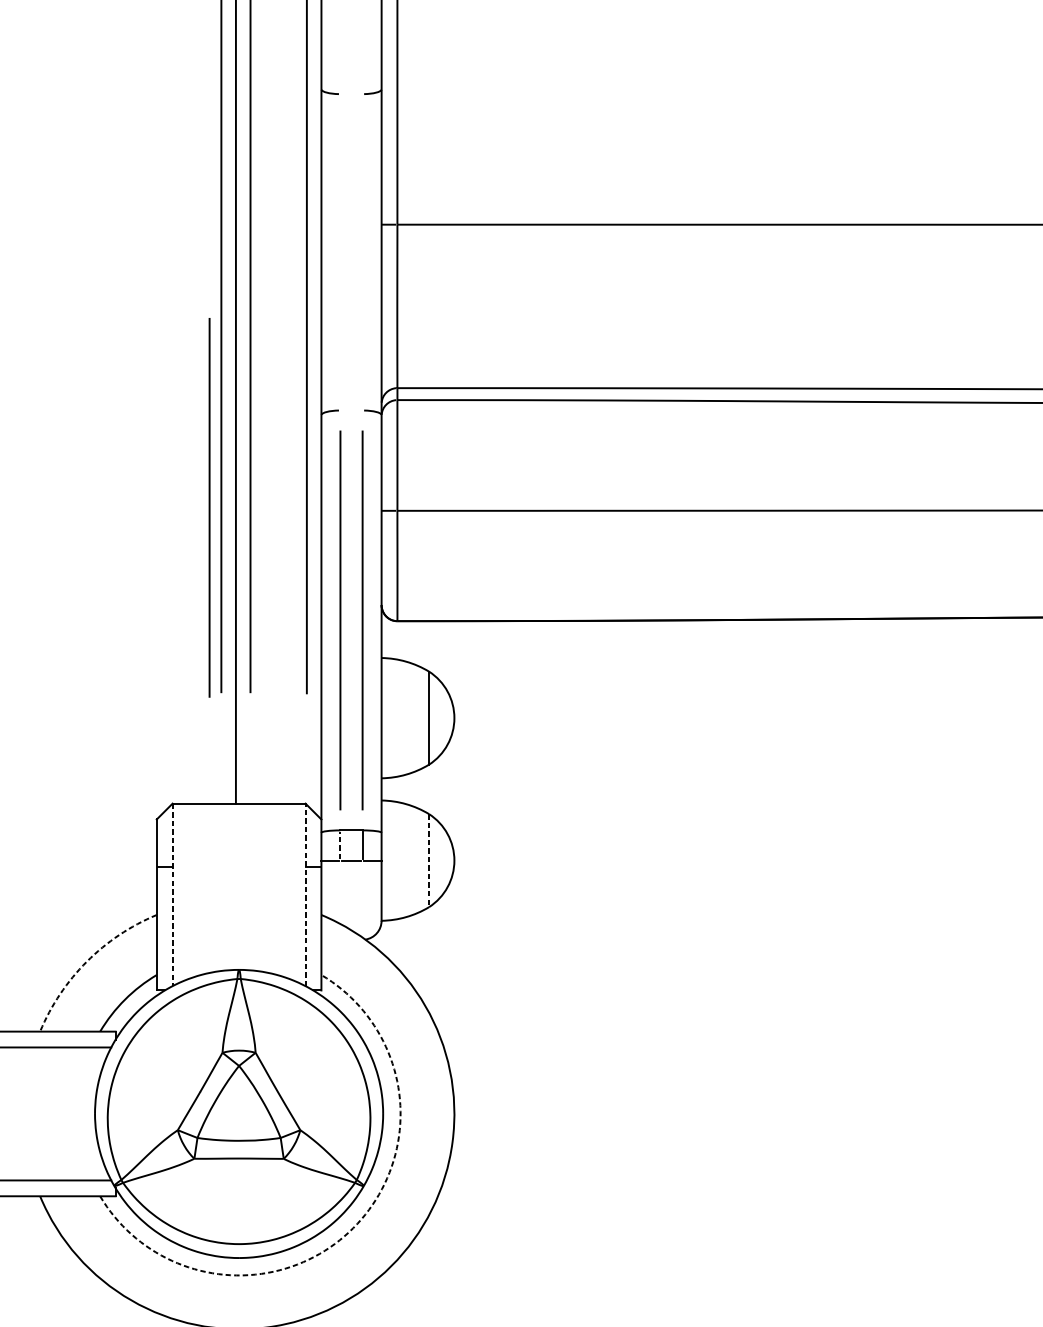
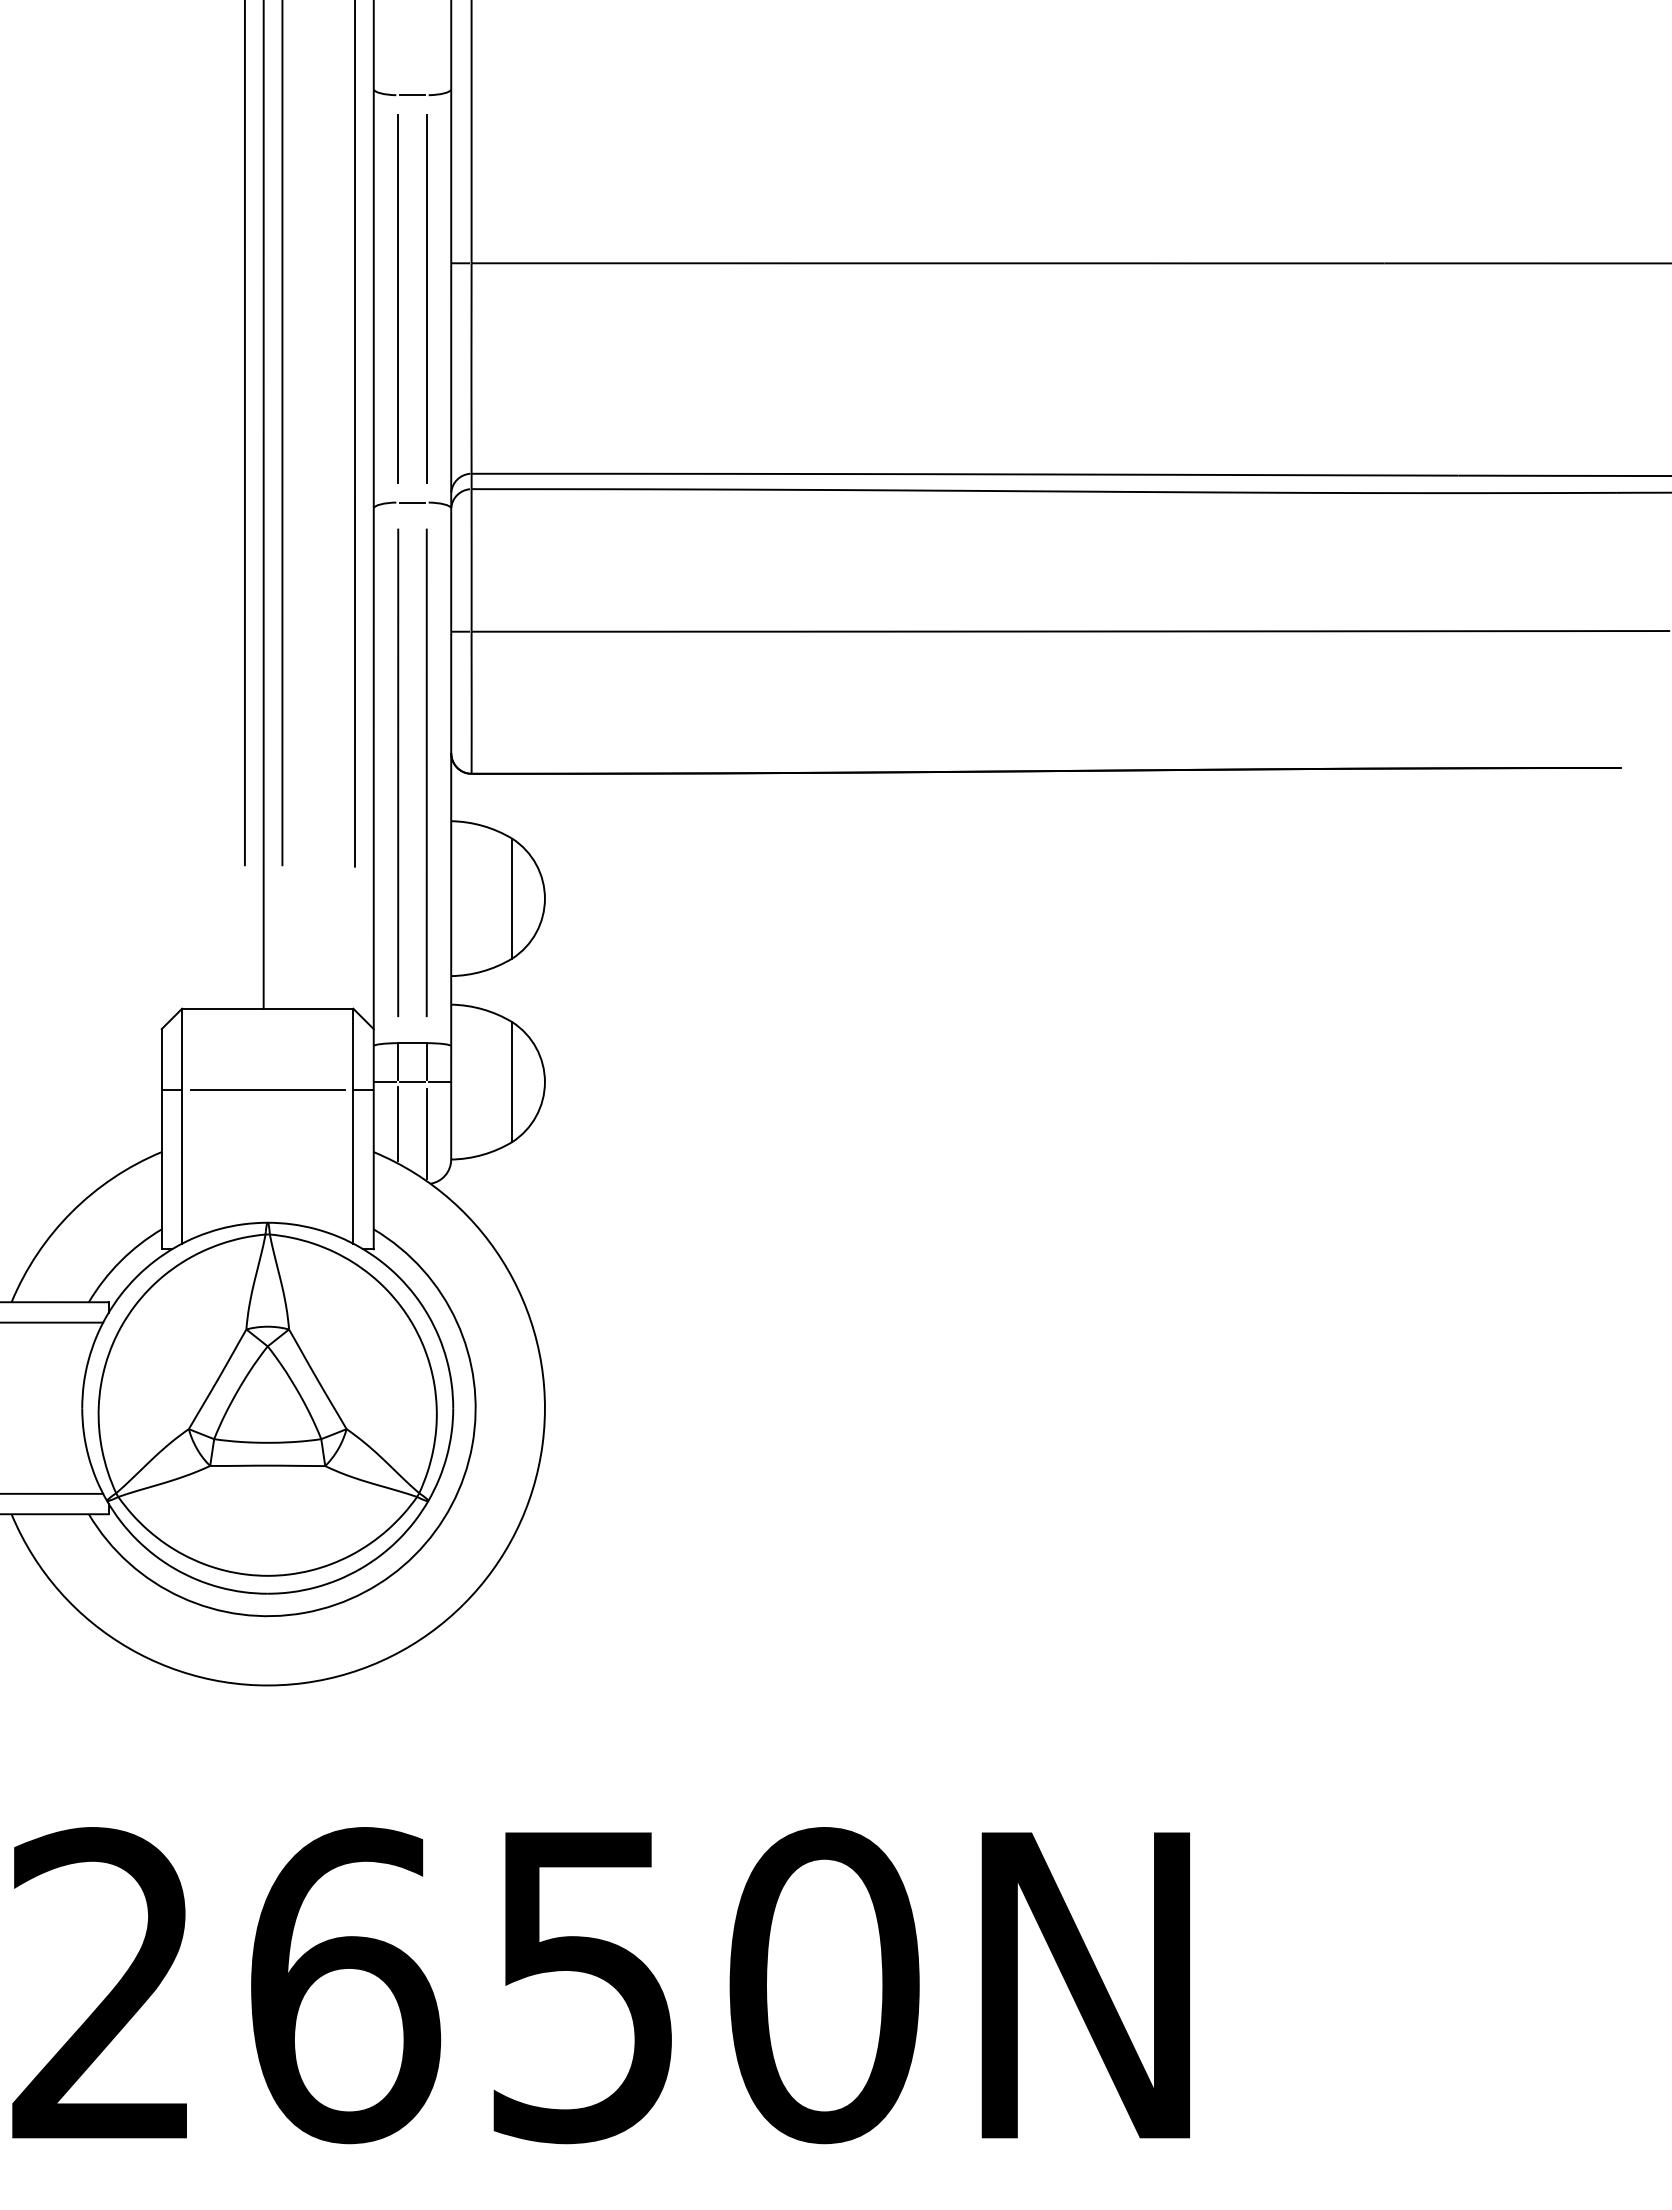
line: (351, 94) -> (412, 95), added
line: (340, 252) -> (398, 298), added
line: (362, 252) -> (426, 298), added
line: (351, 410) -> (412, 502), added
line: (209, 507) -> (229, 627), removed
line: (340, 845) -> (398, 1062), dashed -> solid
line: (429, 860) -> (512, 1082), dashed -> solid
line: (238, 867) -> (267, 1090), added
line: (340, 892) -> (398, 1123), added
line: (305, 894) -> (353, 1125), dashed -> solid
line: (172, 895) -> (182, 1126), dashed -> solid
line: (362, 900) -> (426, 1133), added
arc: (86, 961) -> (71, 1212), dashed -> solid
arc: (353, 1228) -> (414, 1555), dashed -> solid

